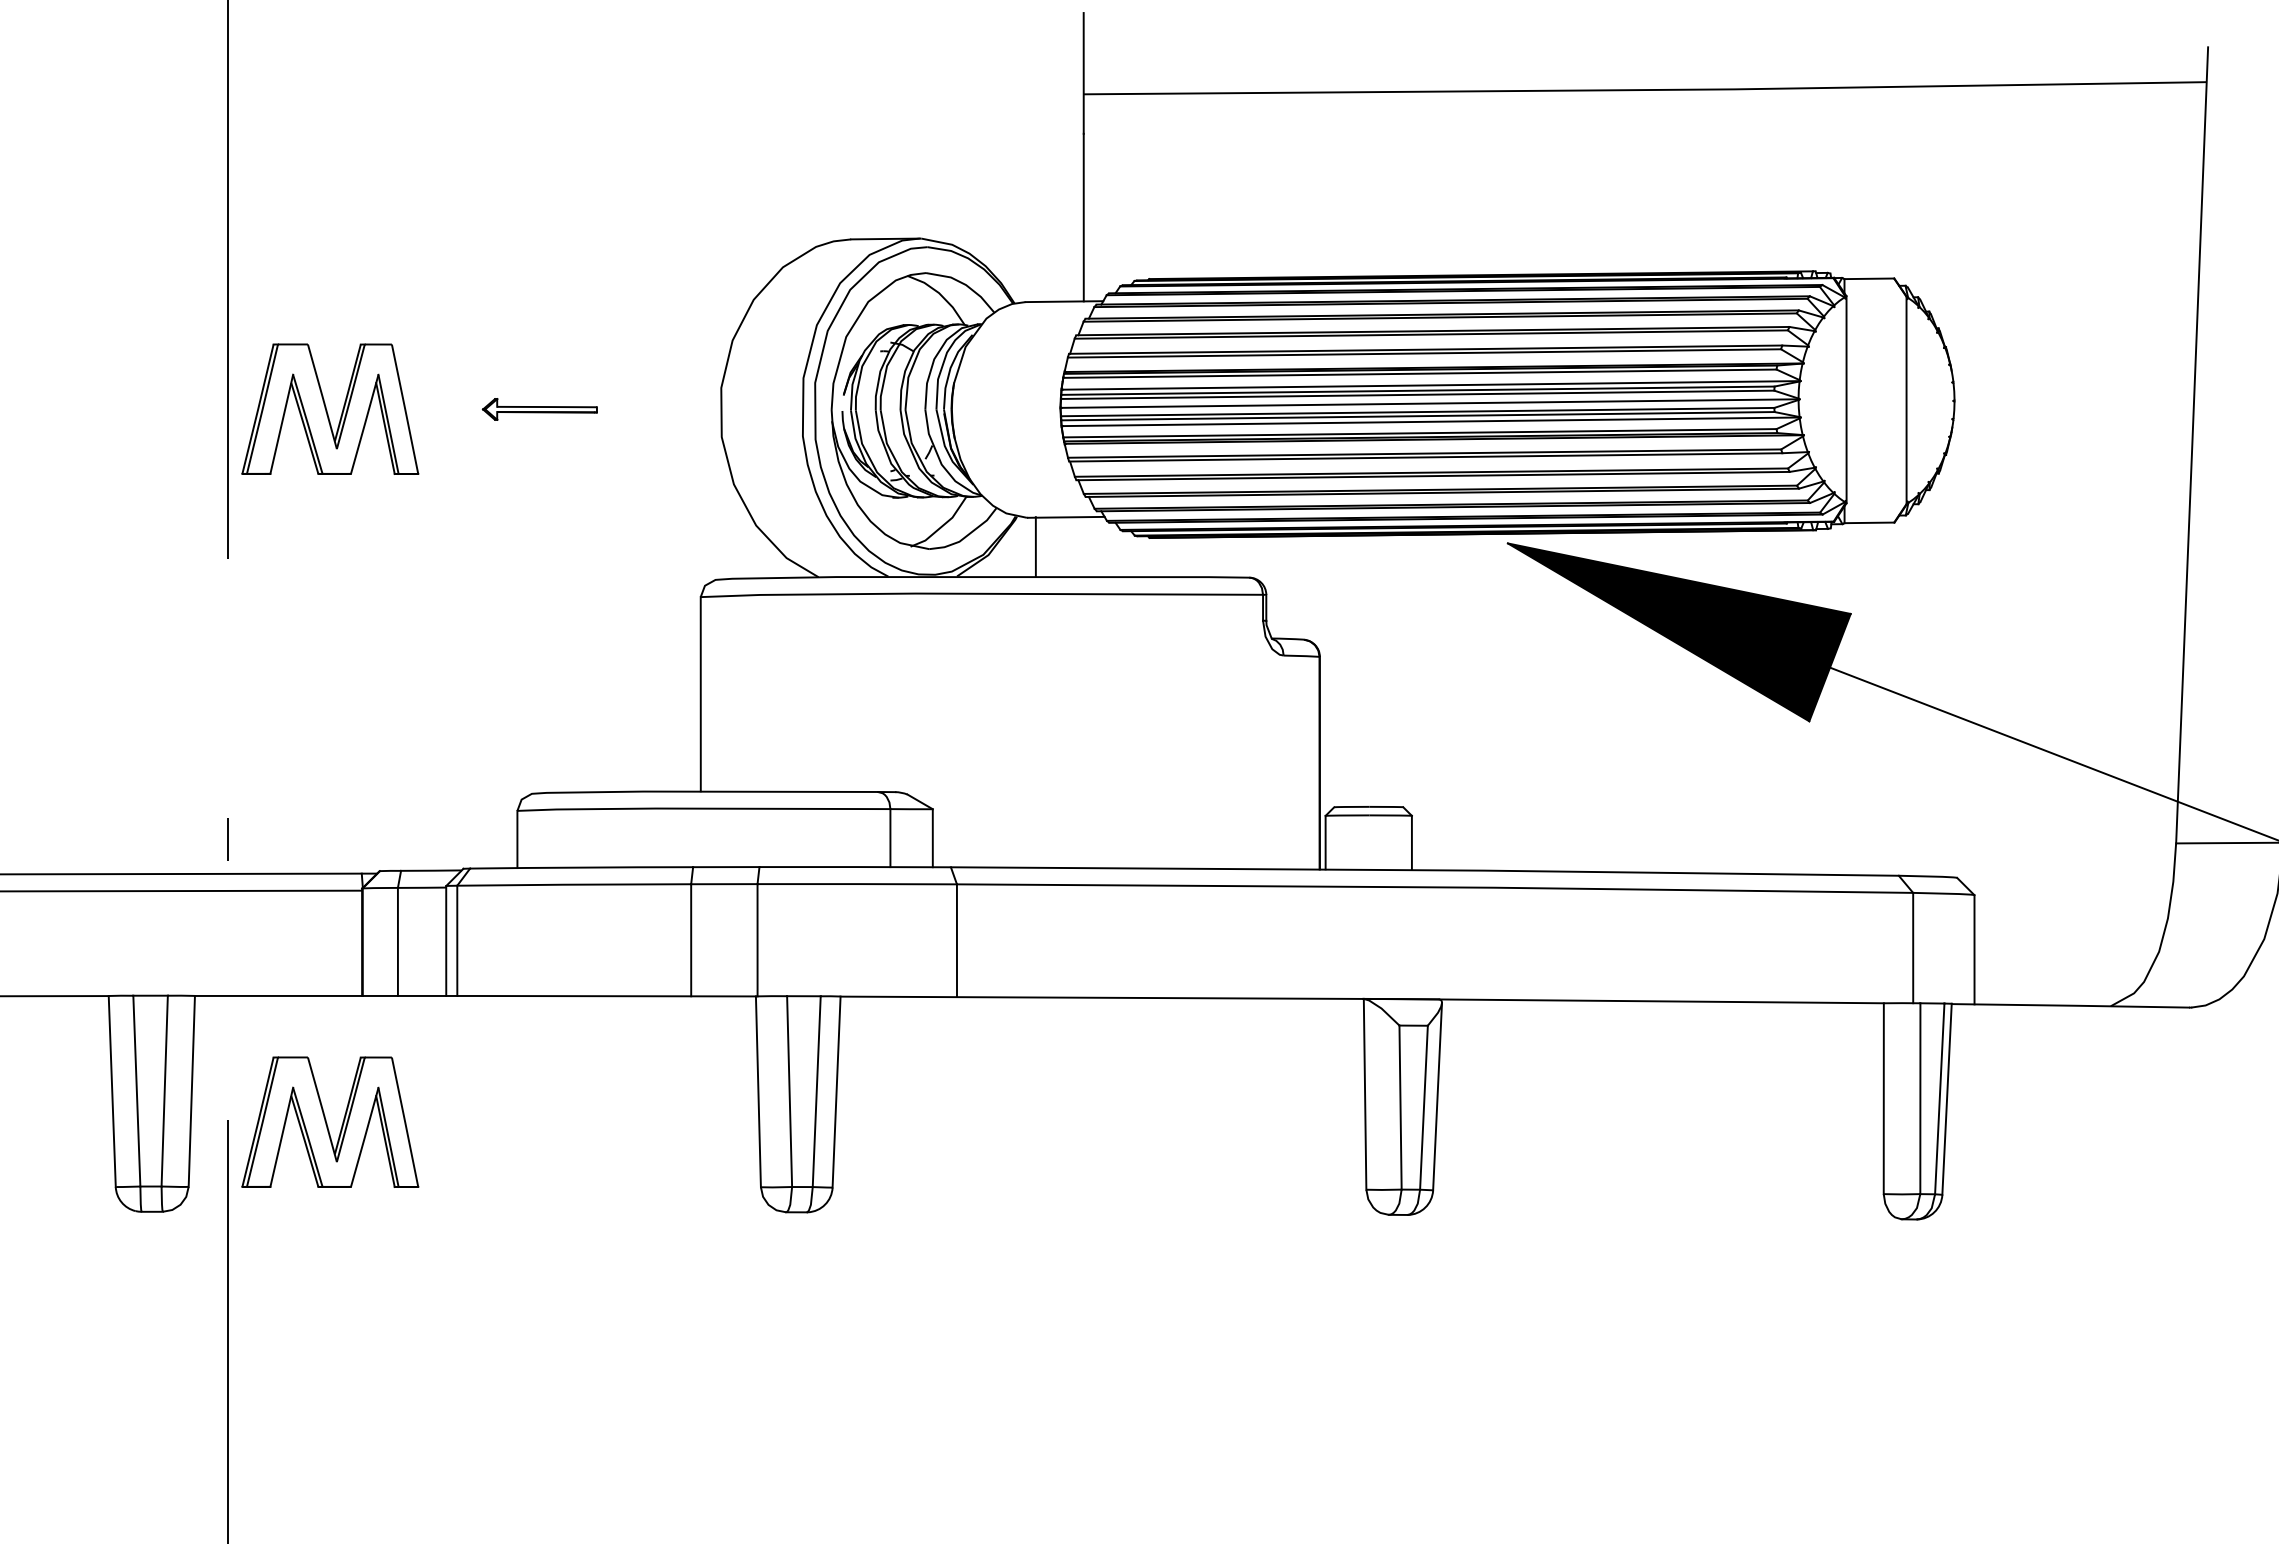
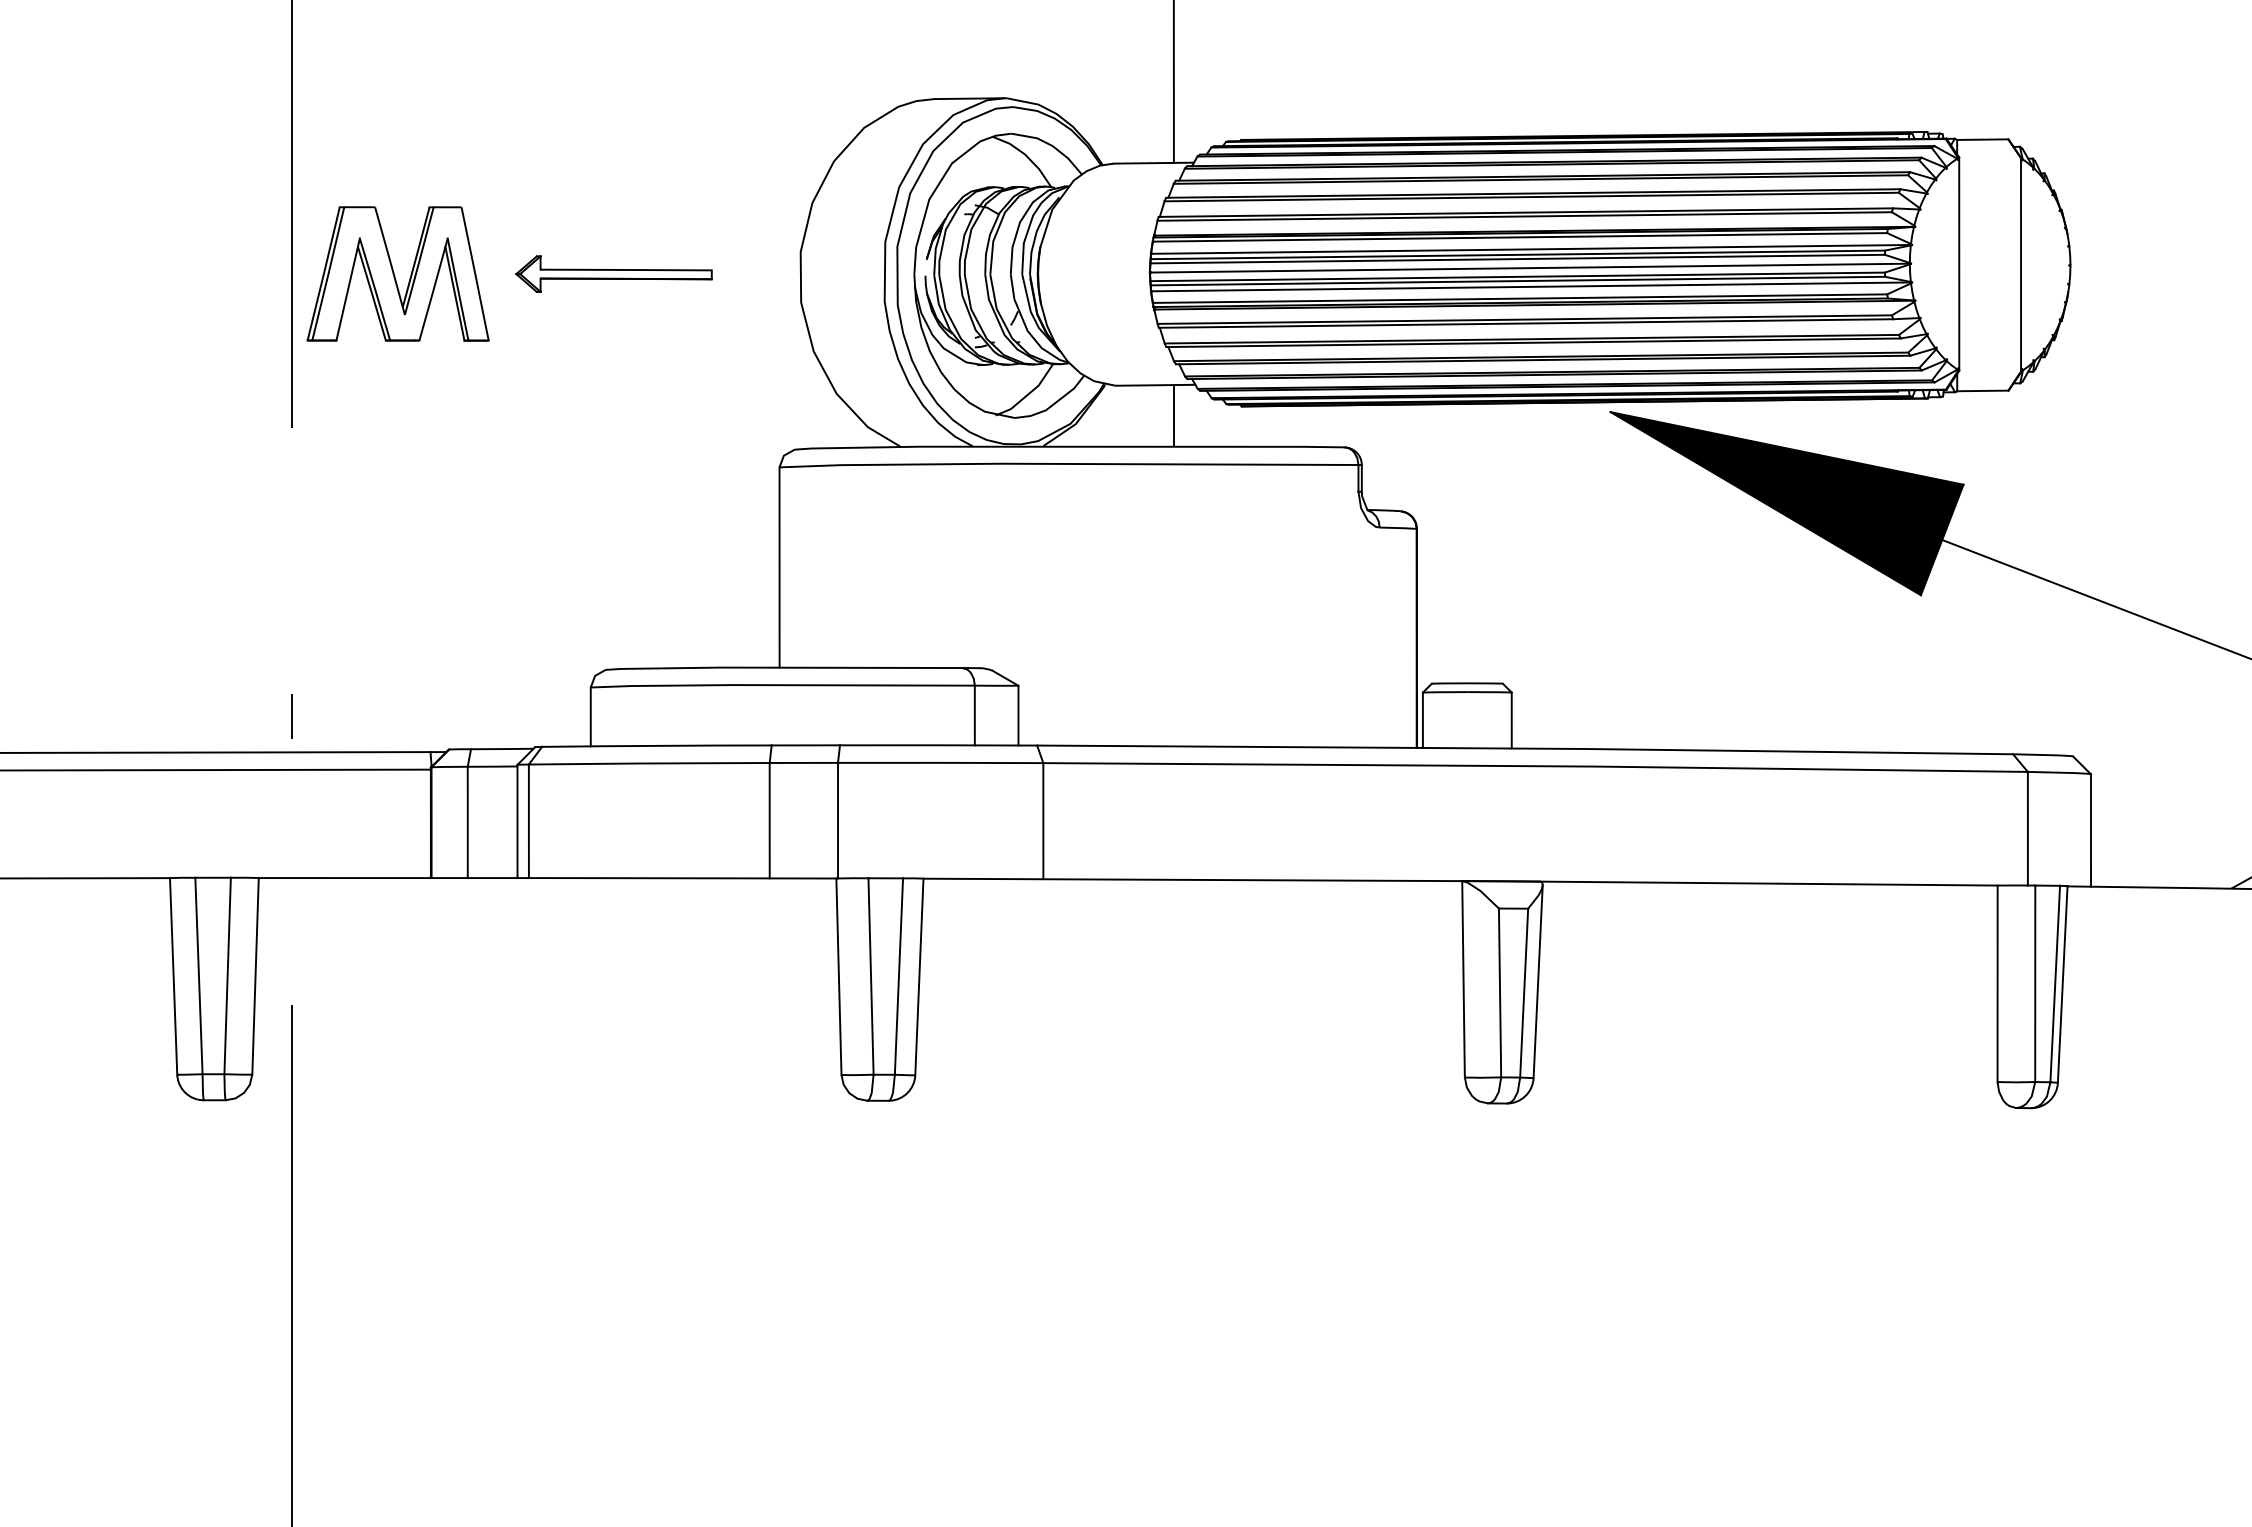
part: (539, 409) -> (613, 274), size x1.67
line: (1035, 546) -> (1173, 415), moved
part: (330, 1121) -> (398, 1007), removed

